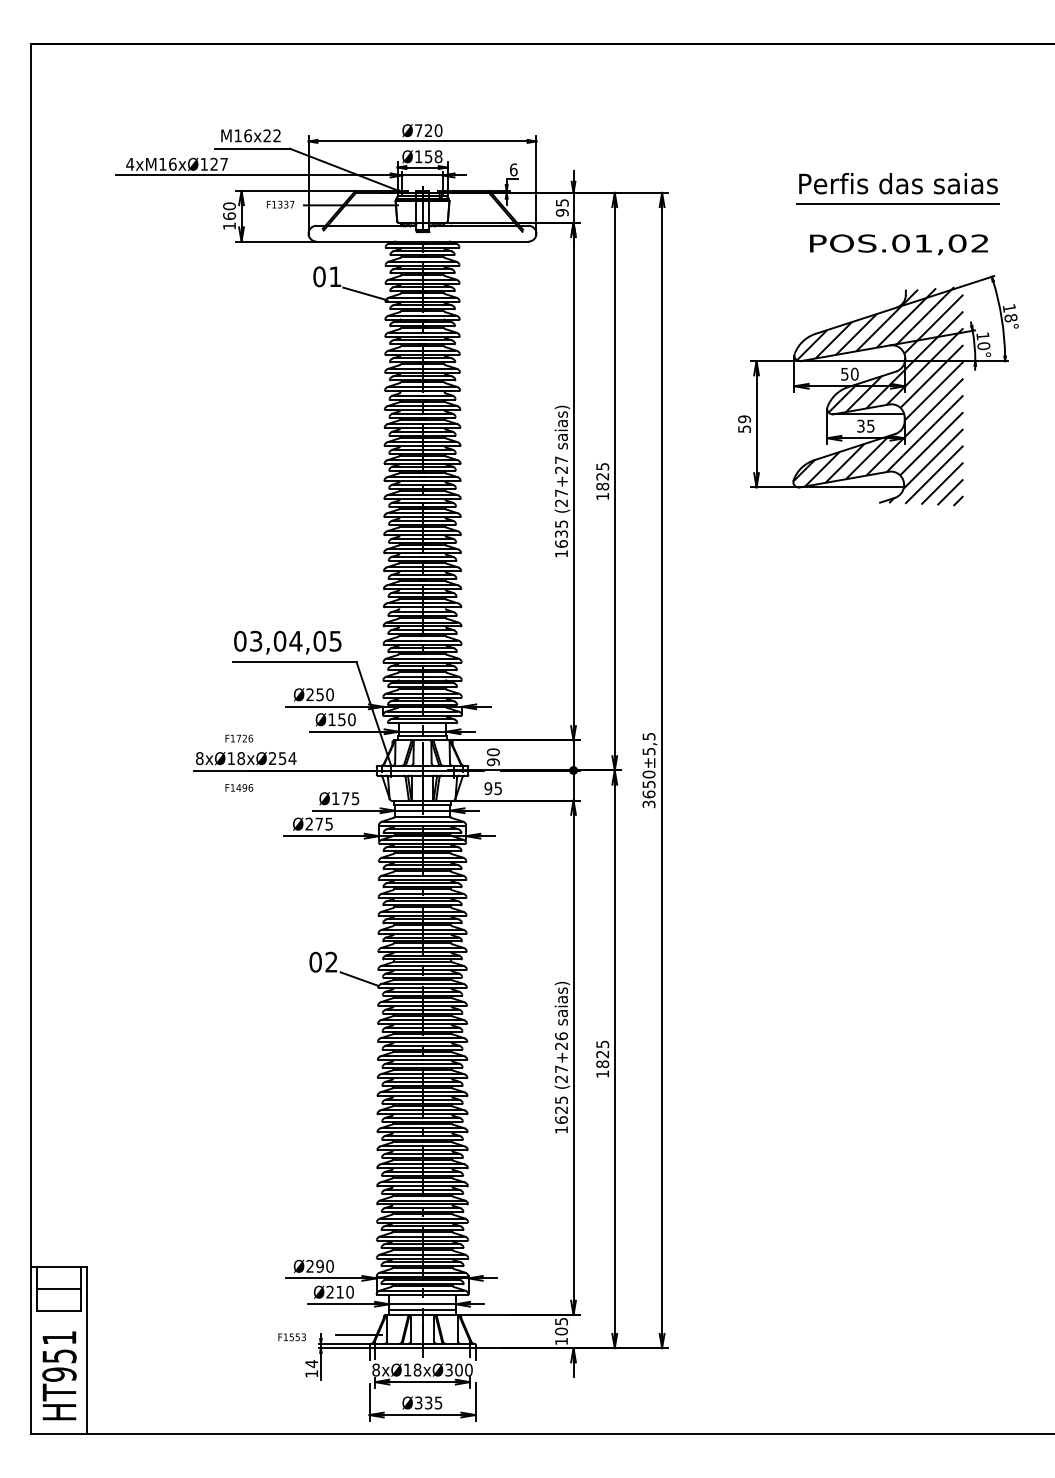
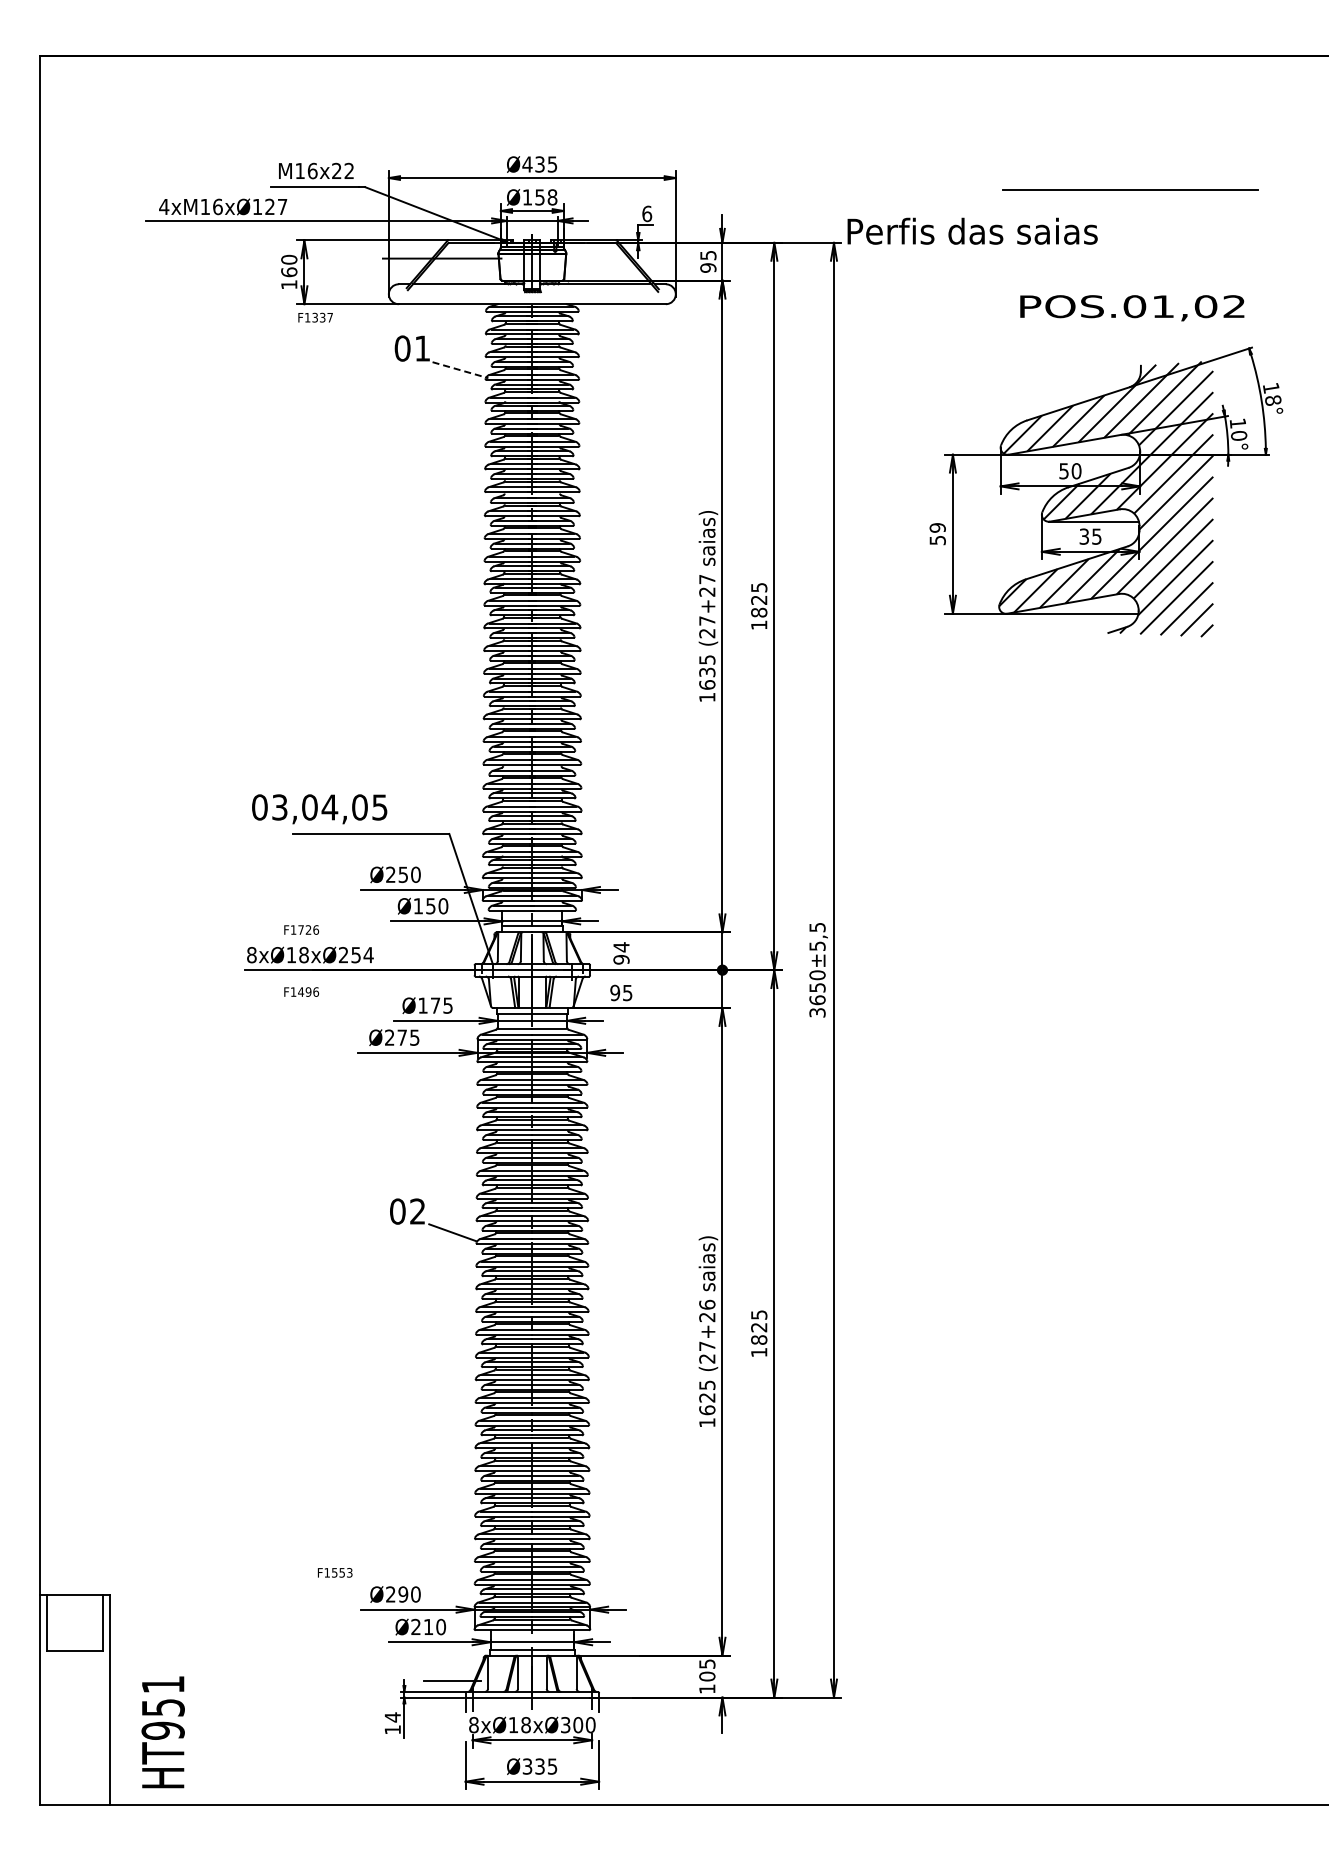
text: (428, 130) -> (539, 164), Ø720 -> Ø435
text: (898, 183) -> (972, 230), moved
line: (897, 203) -> (1130, 189), moved
text: (280, 204) -> (315, 317), moved
line: (365, 294) -> (460, 370), solid -> dashed
text: (287, 642) -> (319, 809), moved
text: (493, 752) -> (621, 947), 90 -> 94
line: (58, 1289) -> (74, 1623), removed
text: (292, 1337) -> (335, 1572), moved
text: (58, 1375) -> (162, 1732), moved

